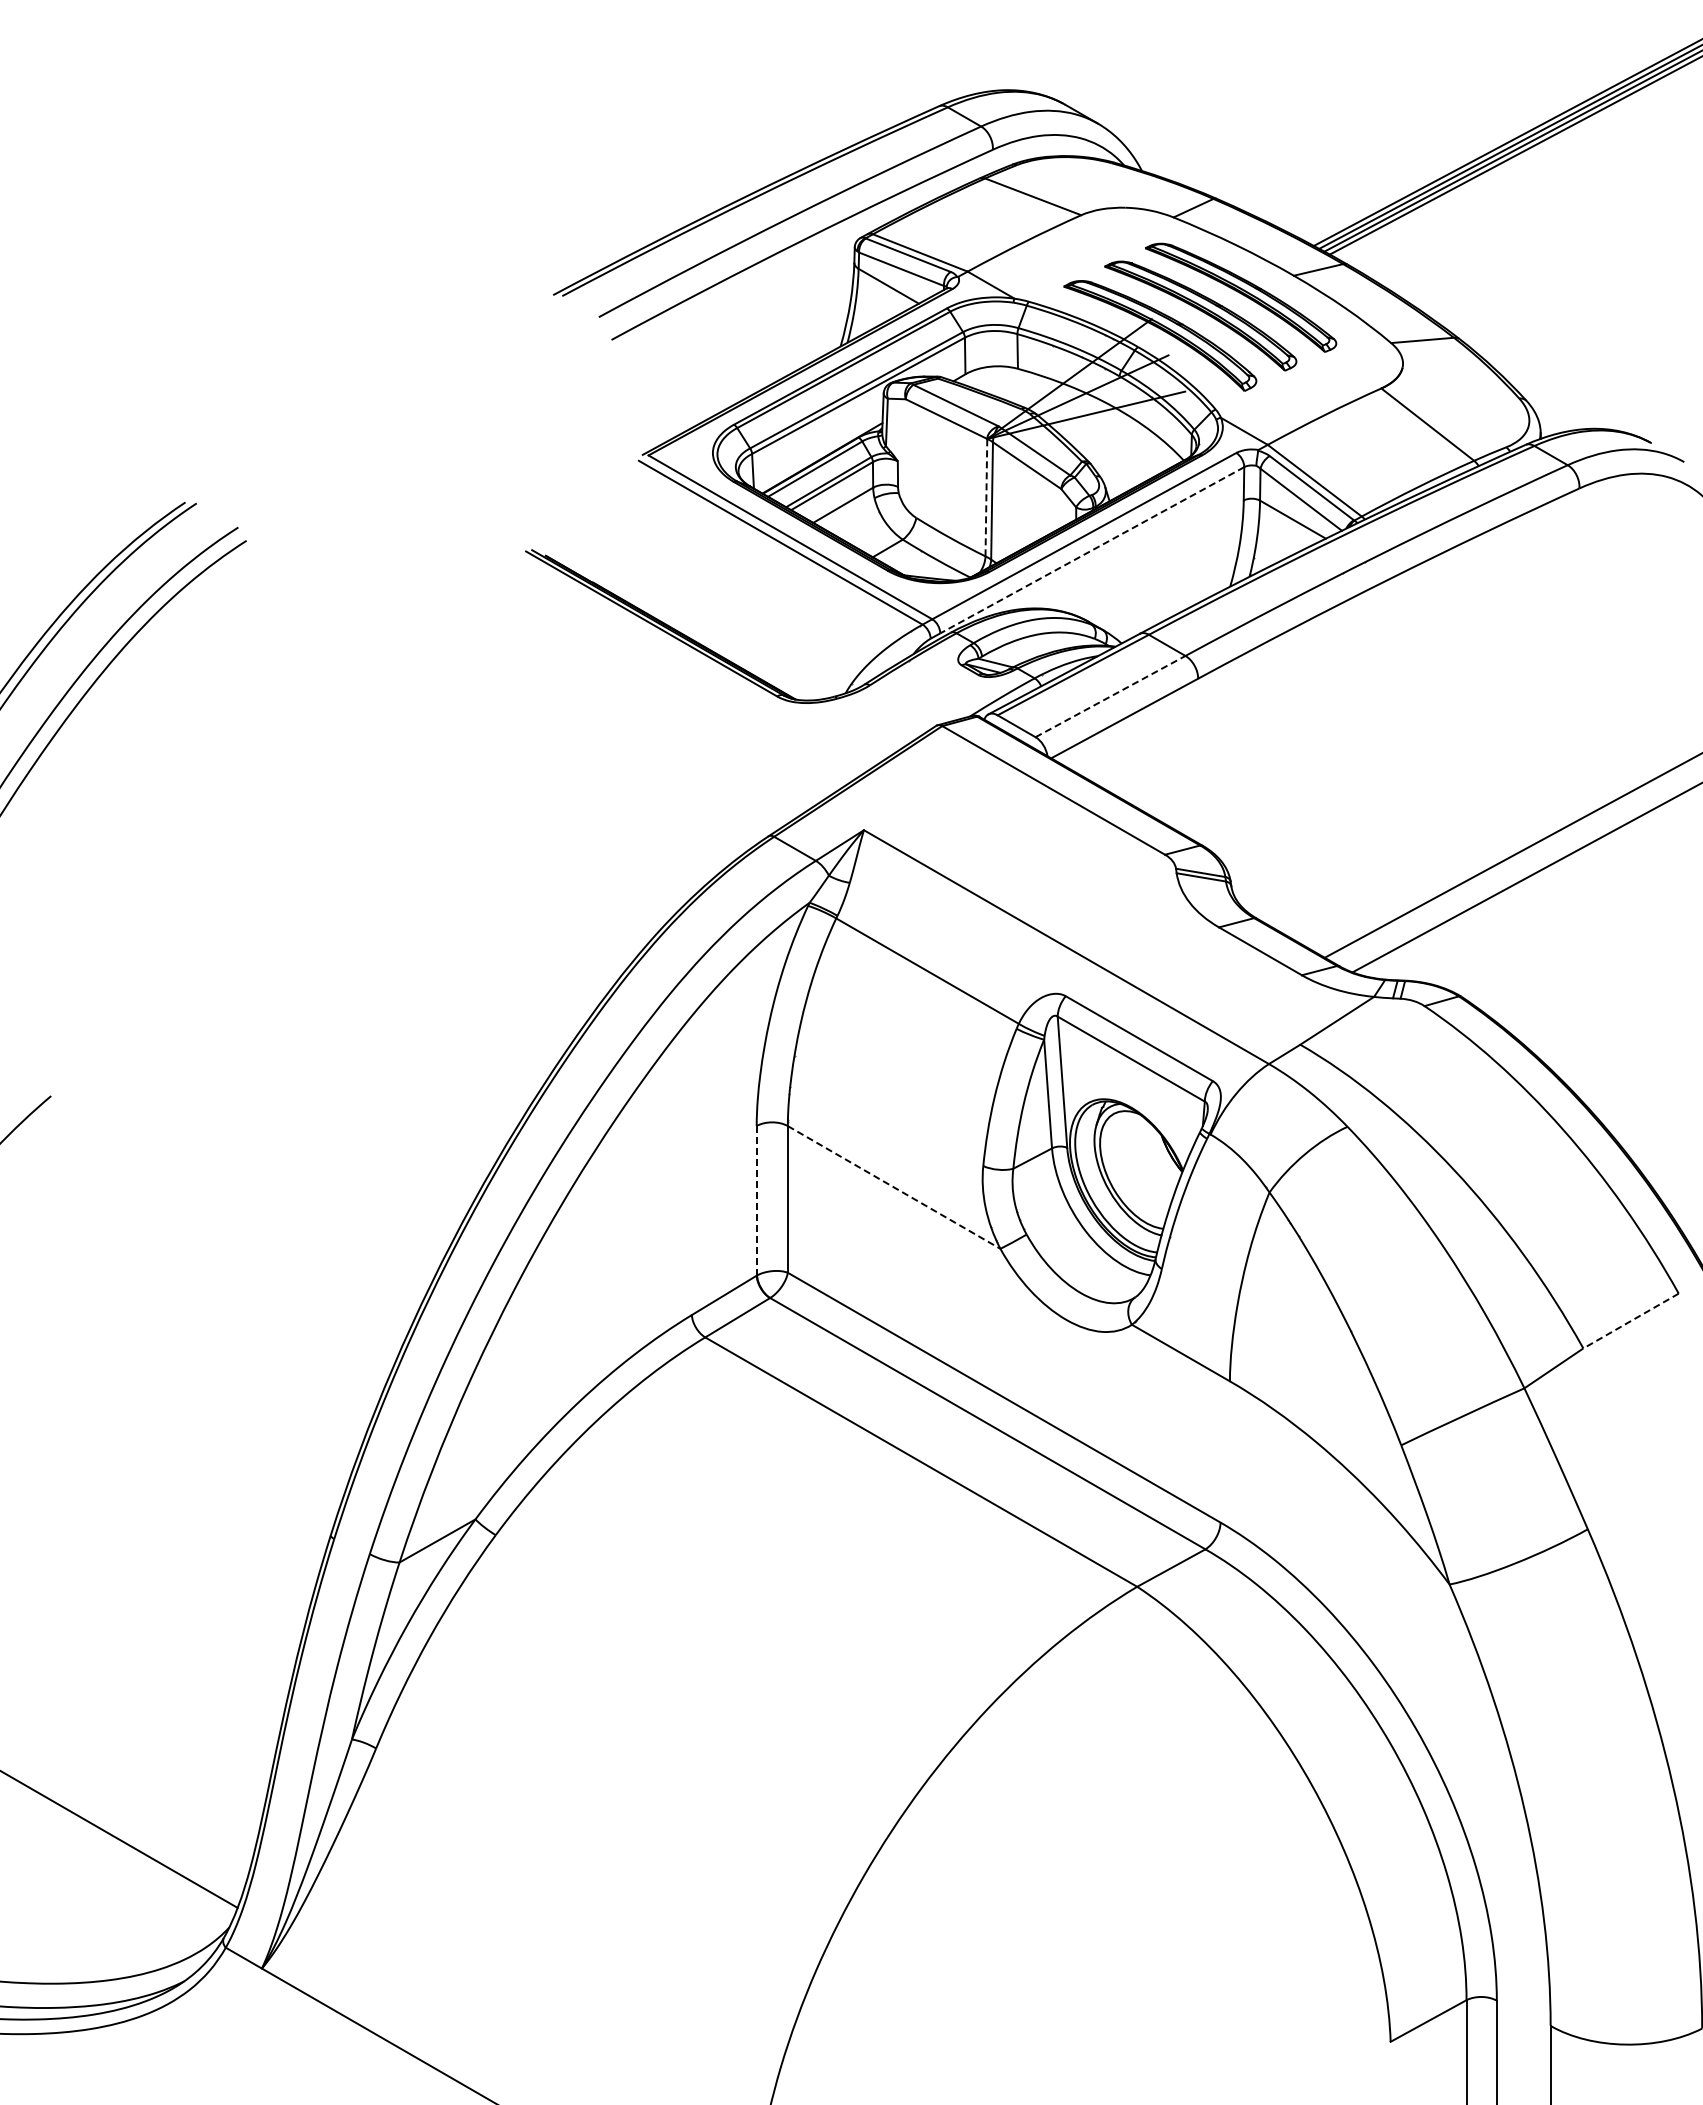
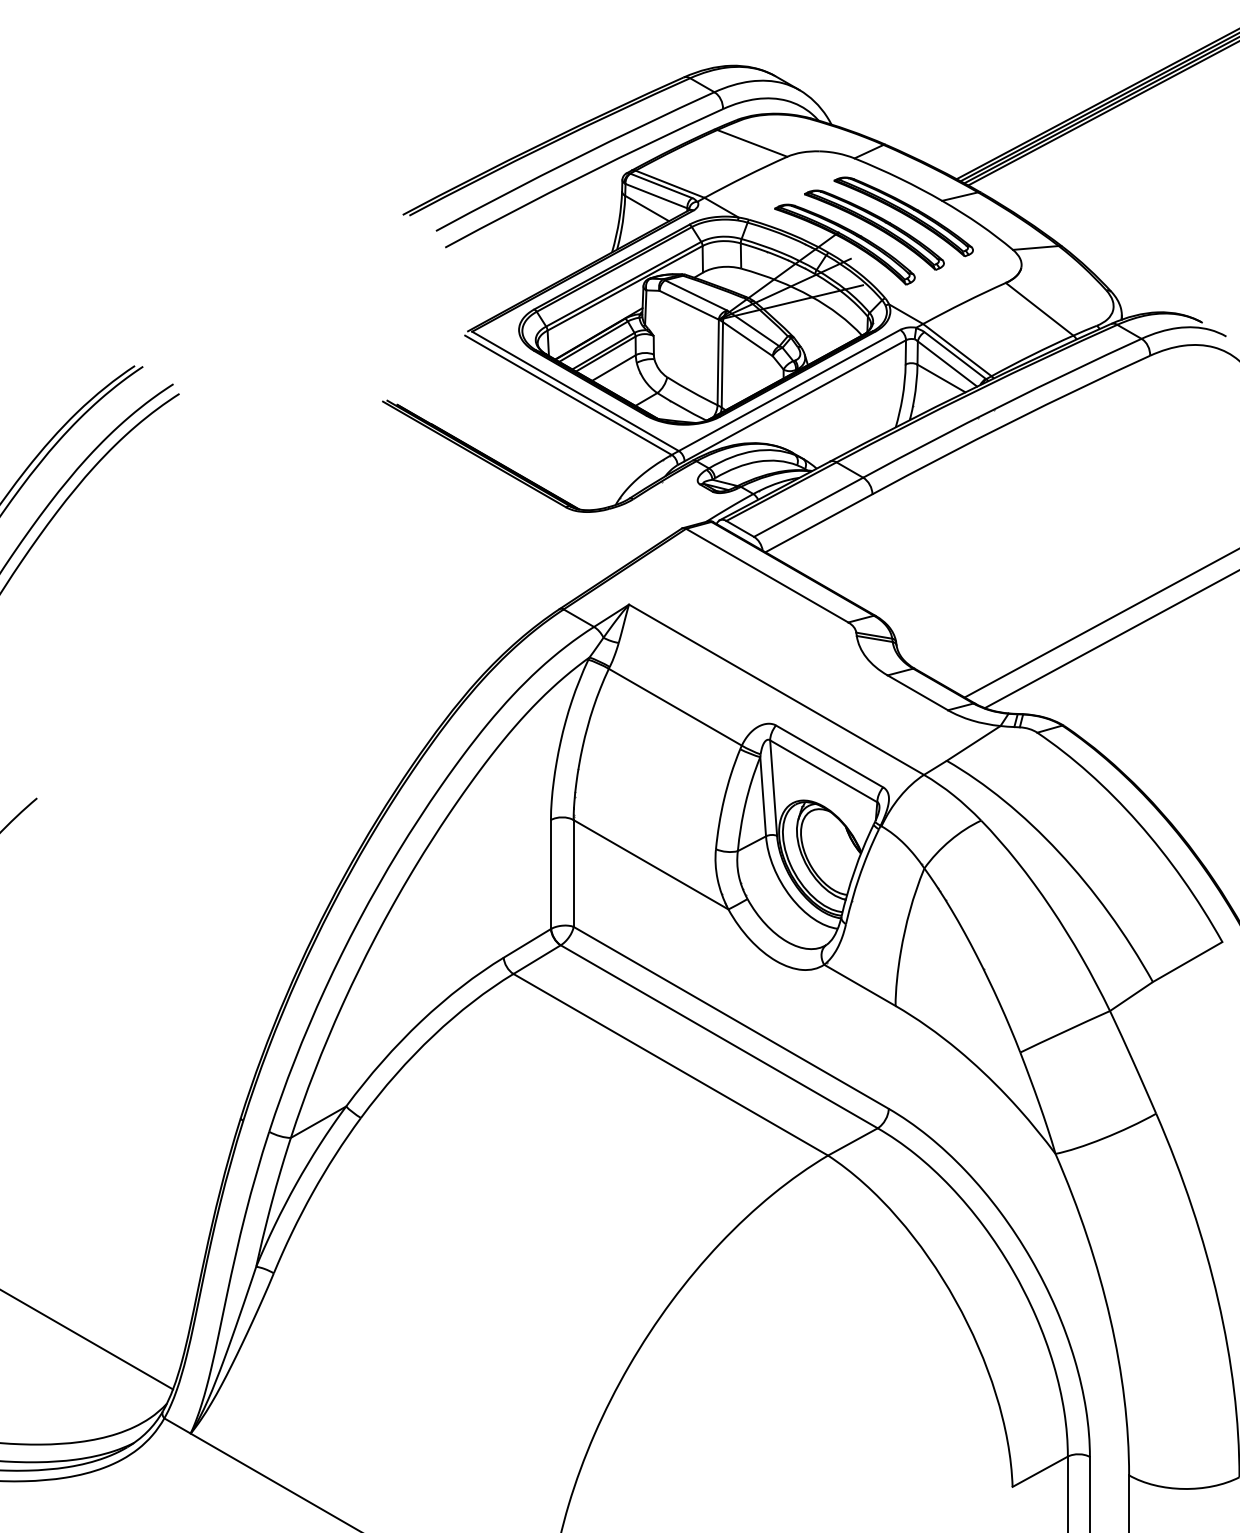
line: (986, 497) -> (718, 362), dashed -> solid
line: (1091, 550) -> (794, 400), dashed -> solid
line: (1110, 696) -> (808, 507), dashed -> solid
line: (894, 1187) -> (651, 864), dashed -> solid
line: (756, 1200) -> (550, 874), dashed -> solid
line: (1630, 1321) -> (1187, 962), dashed -> solid

